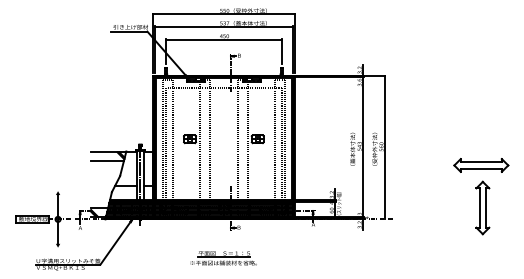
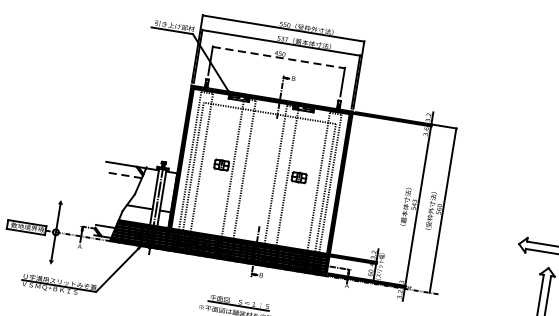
line: (223, 39) -> (278, 57), solid -> dashed
line: (107, 161) -> (123, 175), solid -> dashed

